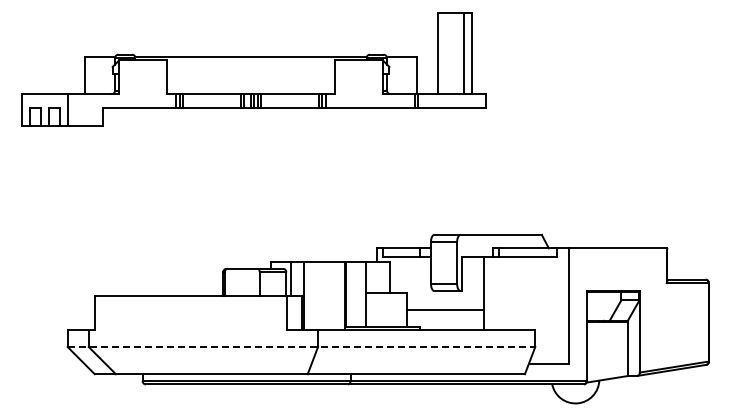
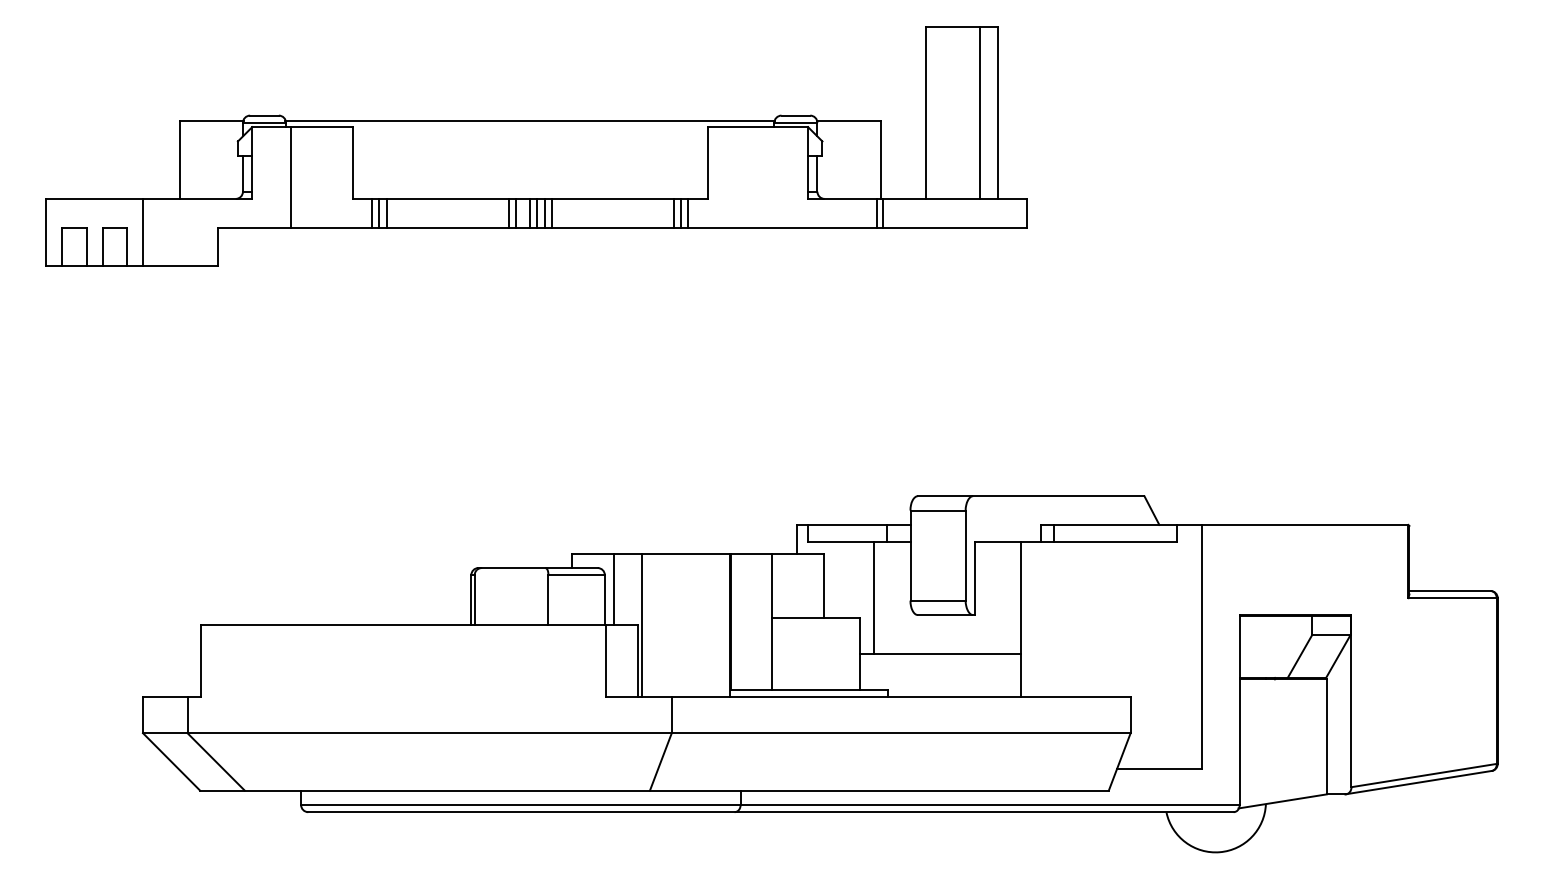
line: (137, 83) -> (290, 176), added
line: (413, 282) -> (873, 596), added
line: (301, 347) -> (636, 734), dashed -> solid

